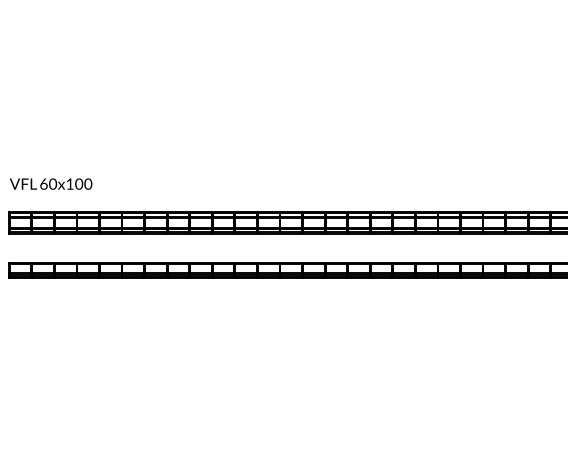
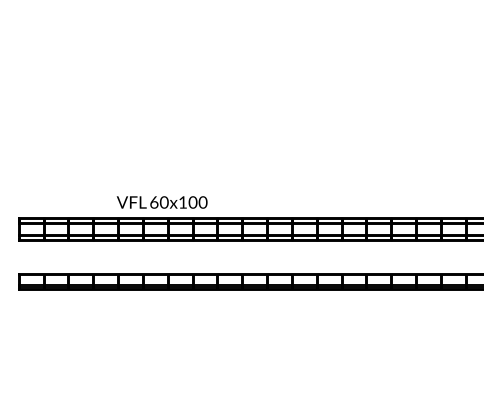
text: (51, 183) -> (162, 201), moved

